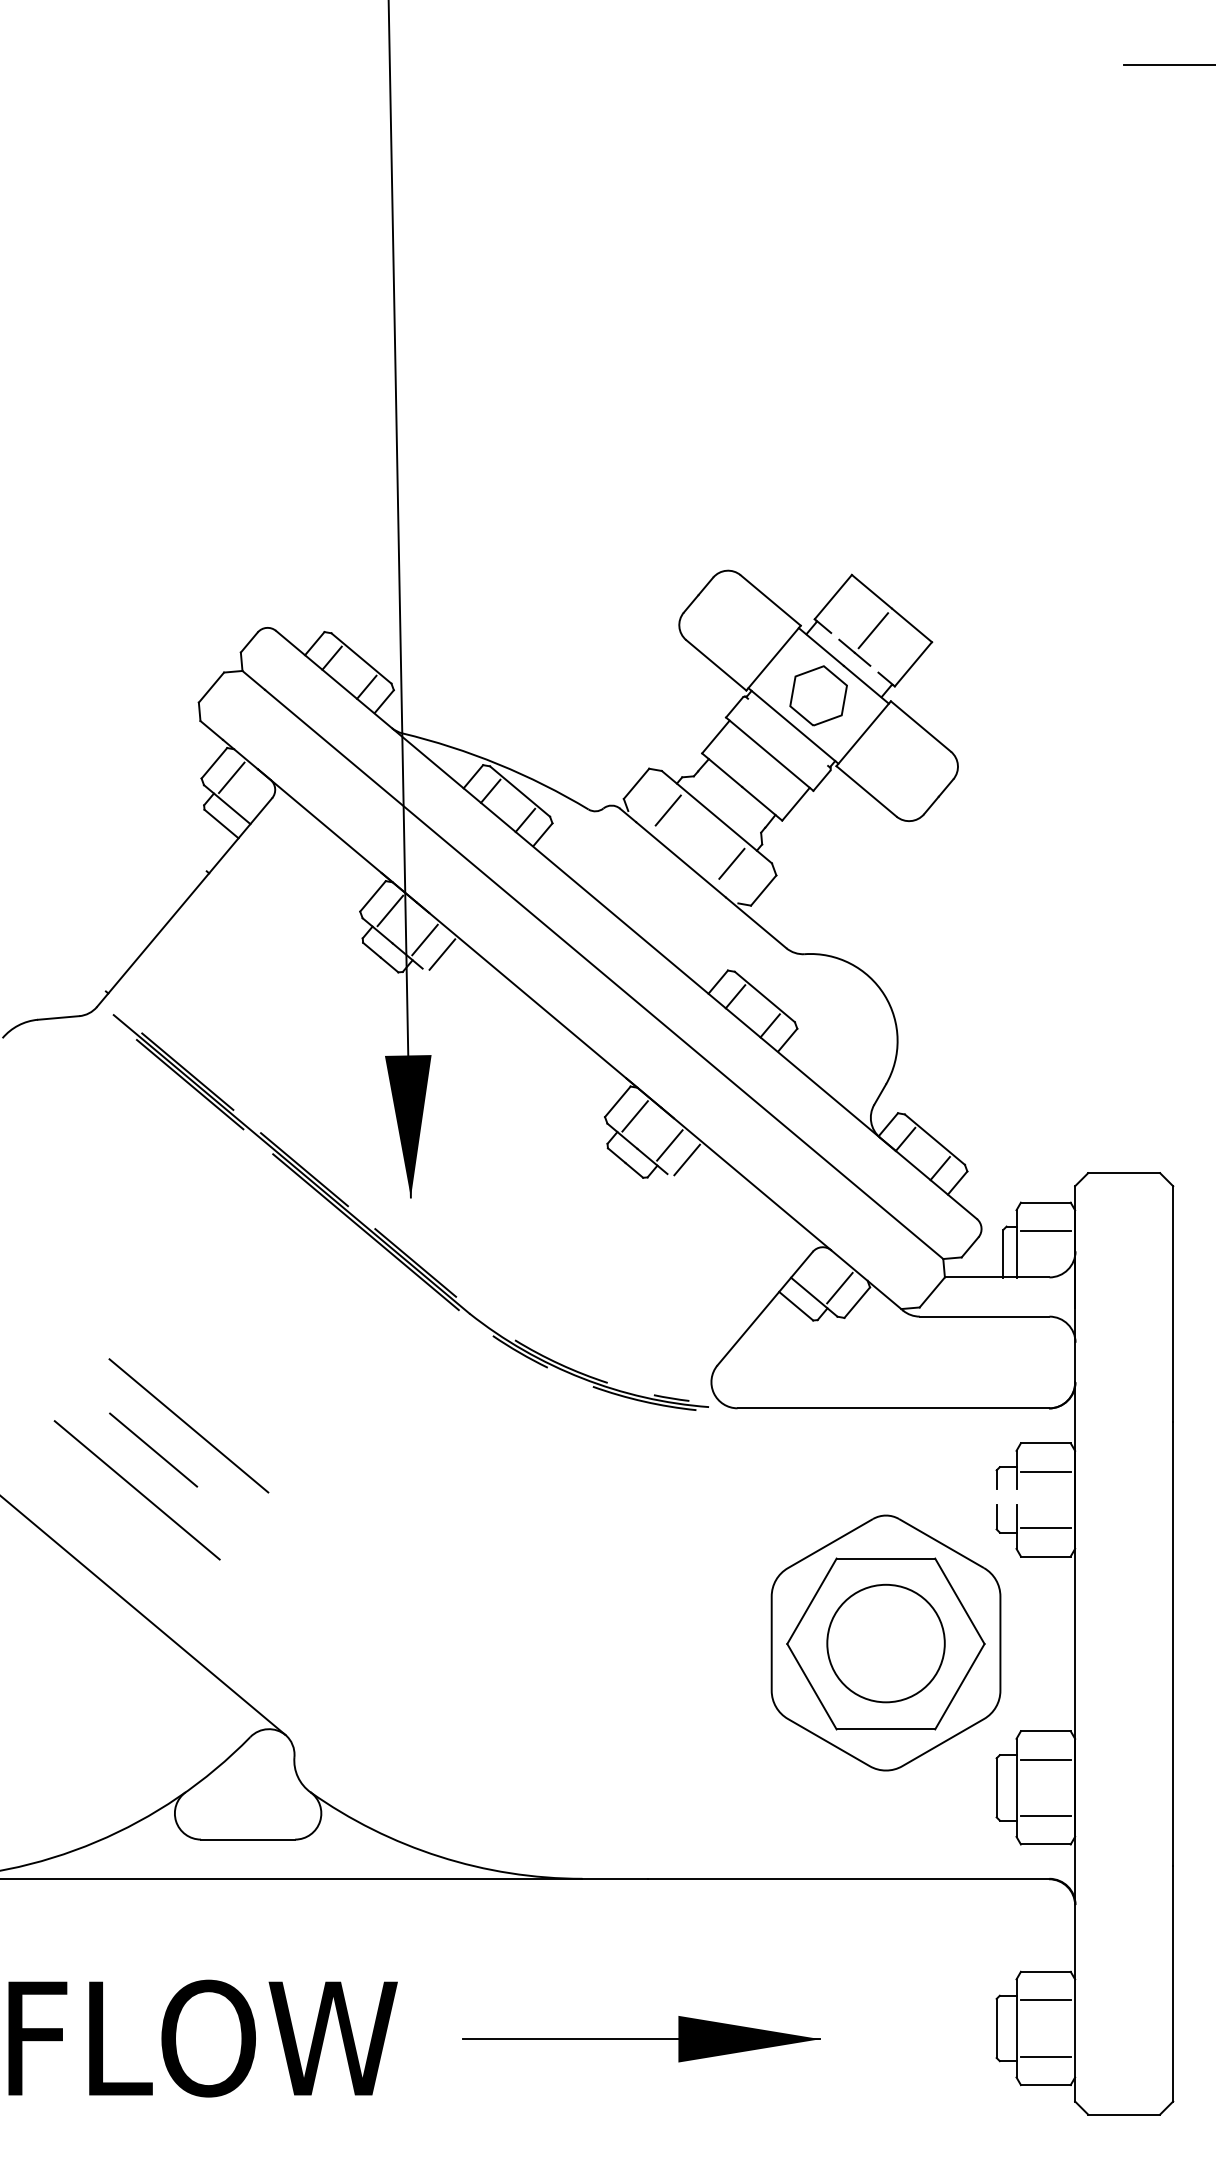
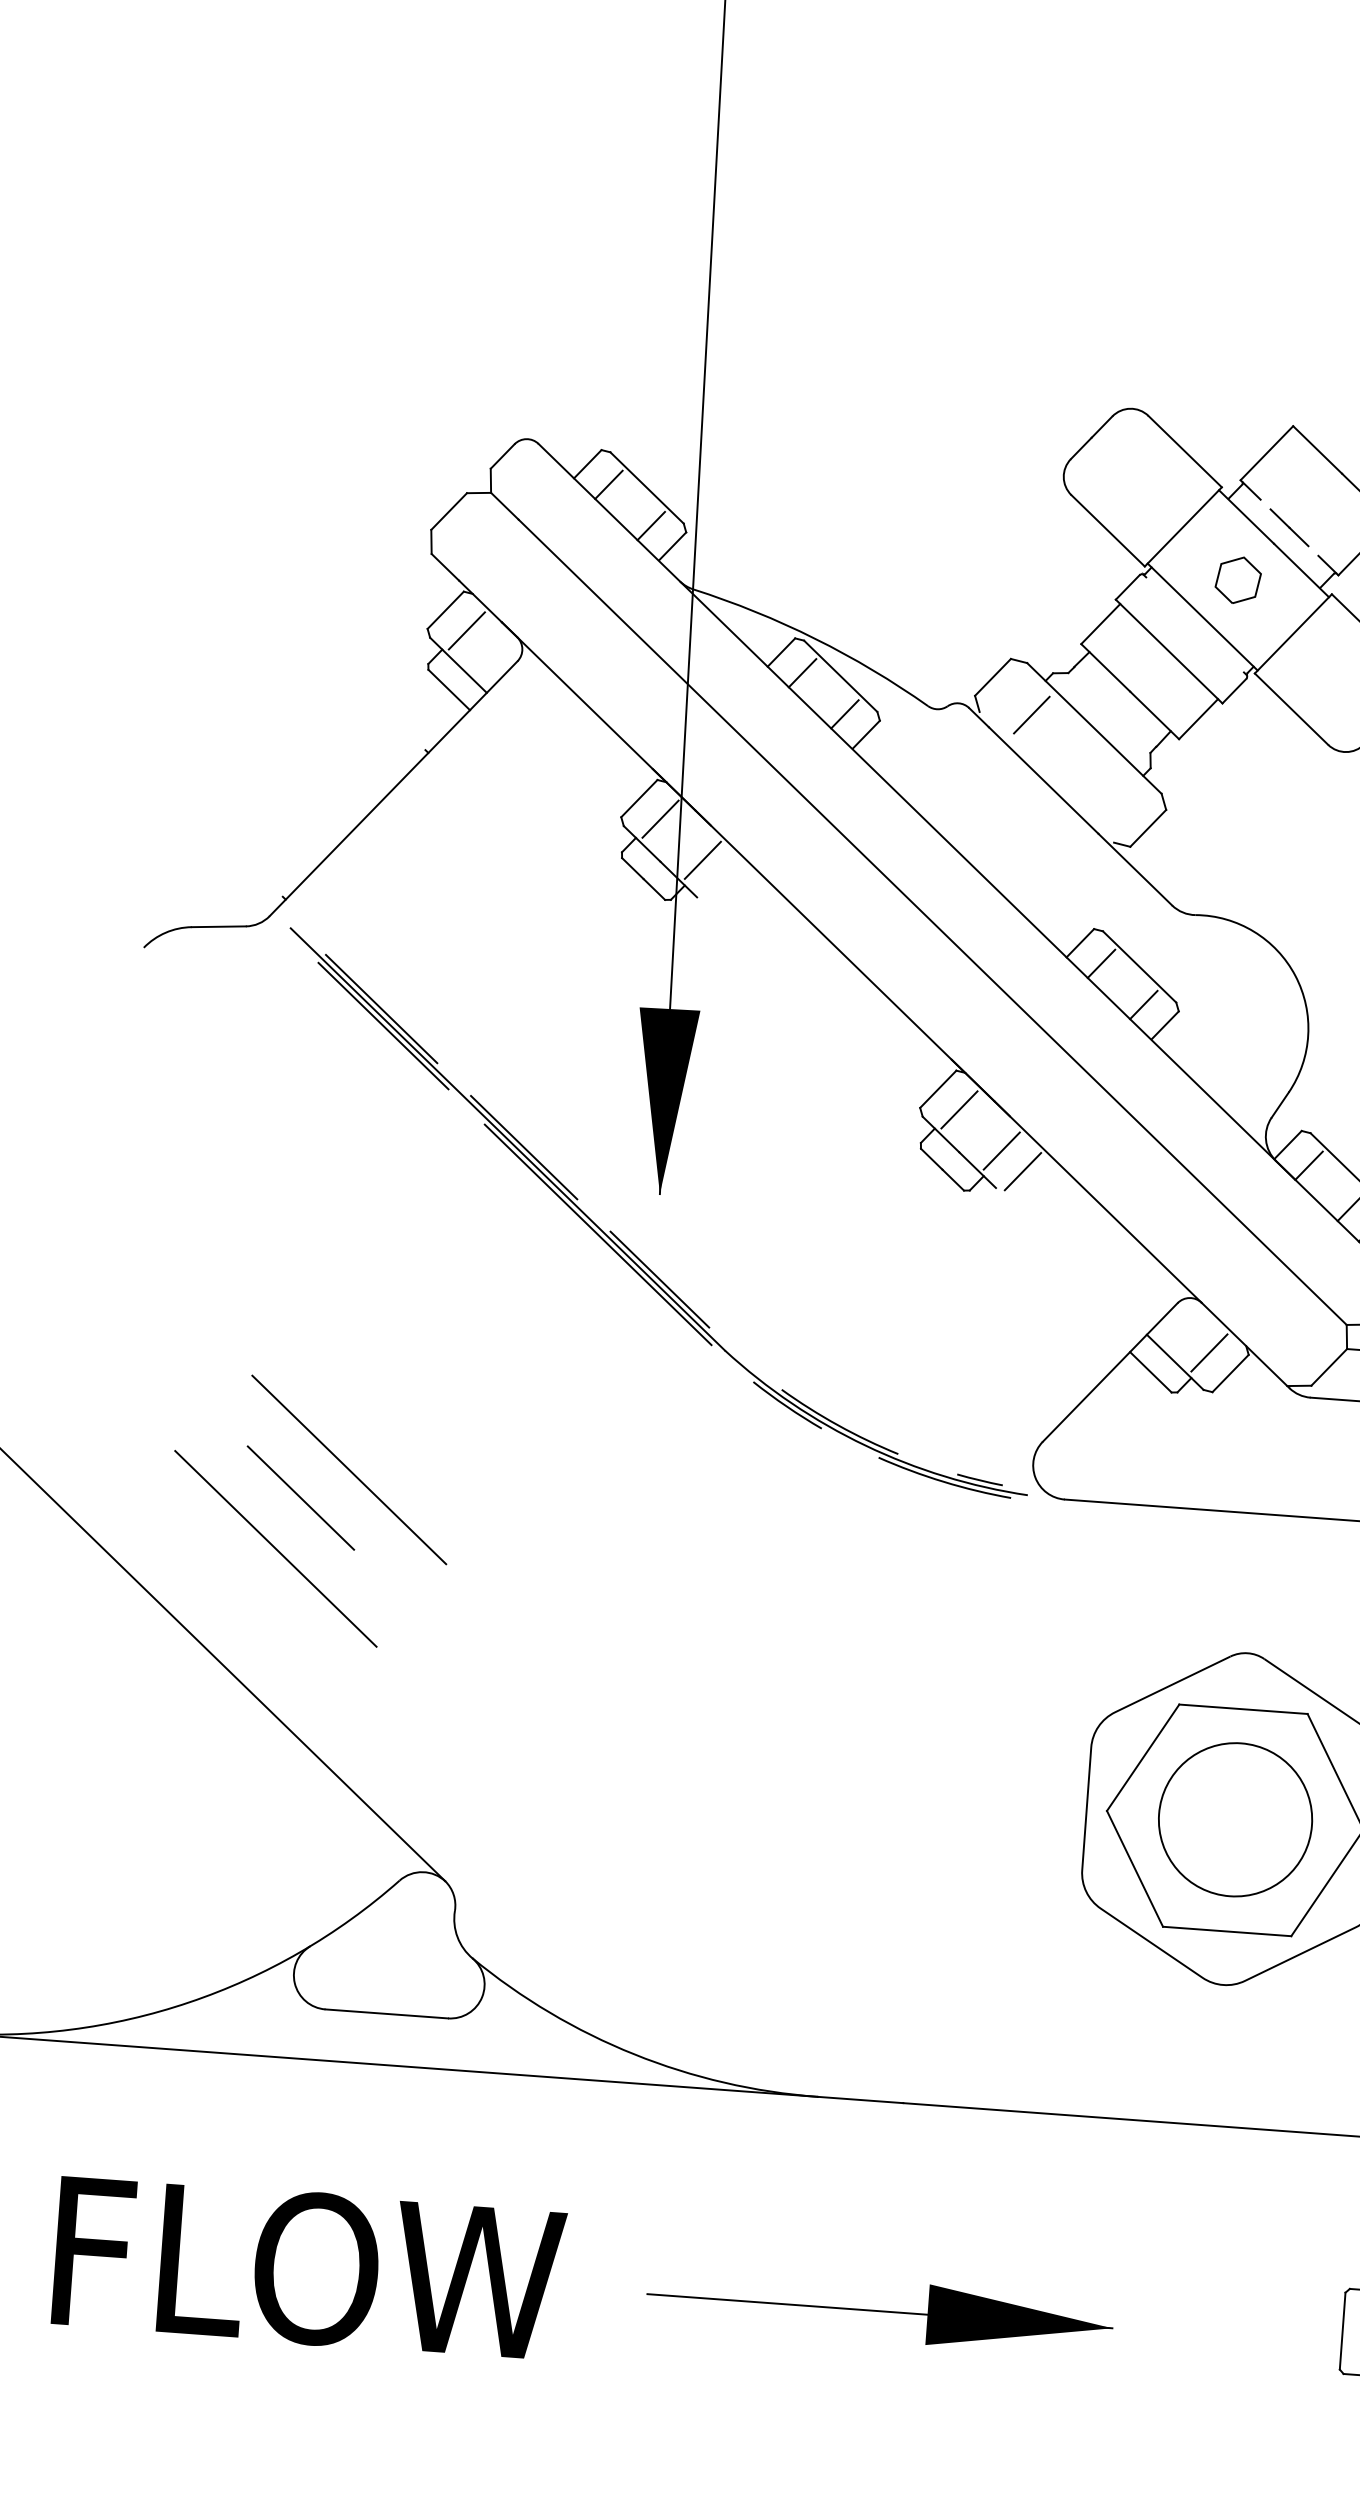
line: (873, 630) -> (1315, 500), removed
part: (818, 695) -> (1238, 579), size x0.6
line: (731, 863) -> (1108, 790), removed
line: (442, 954) -> (724, 880), removed

